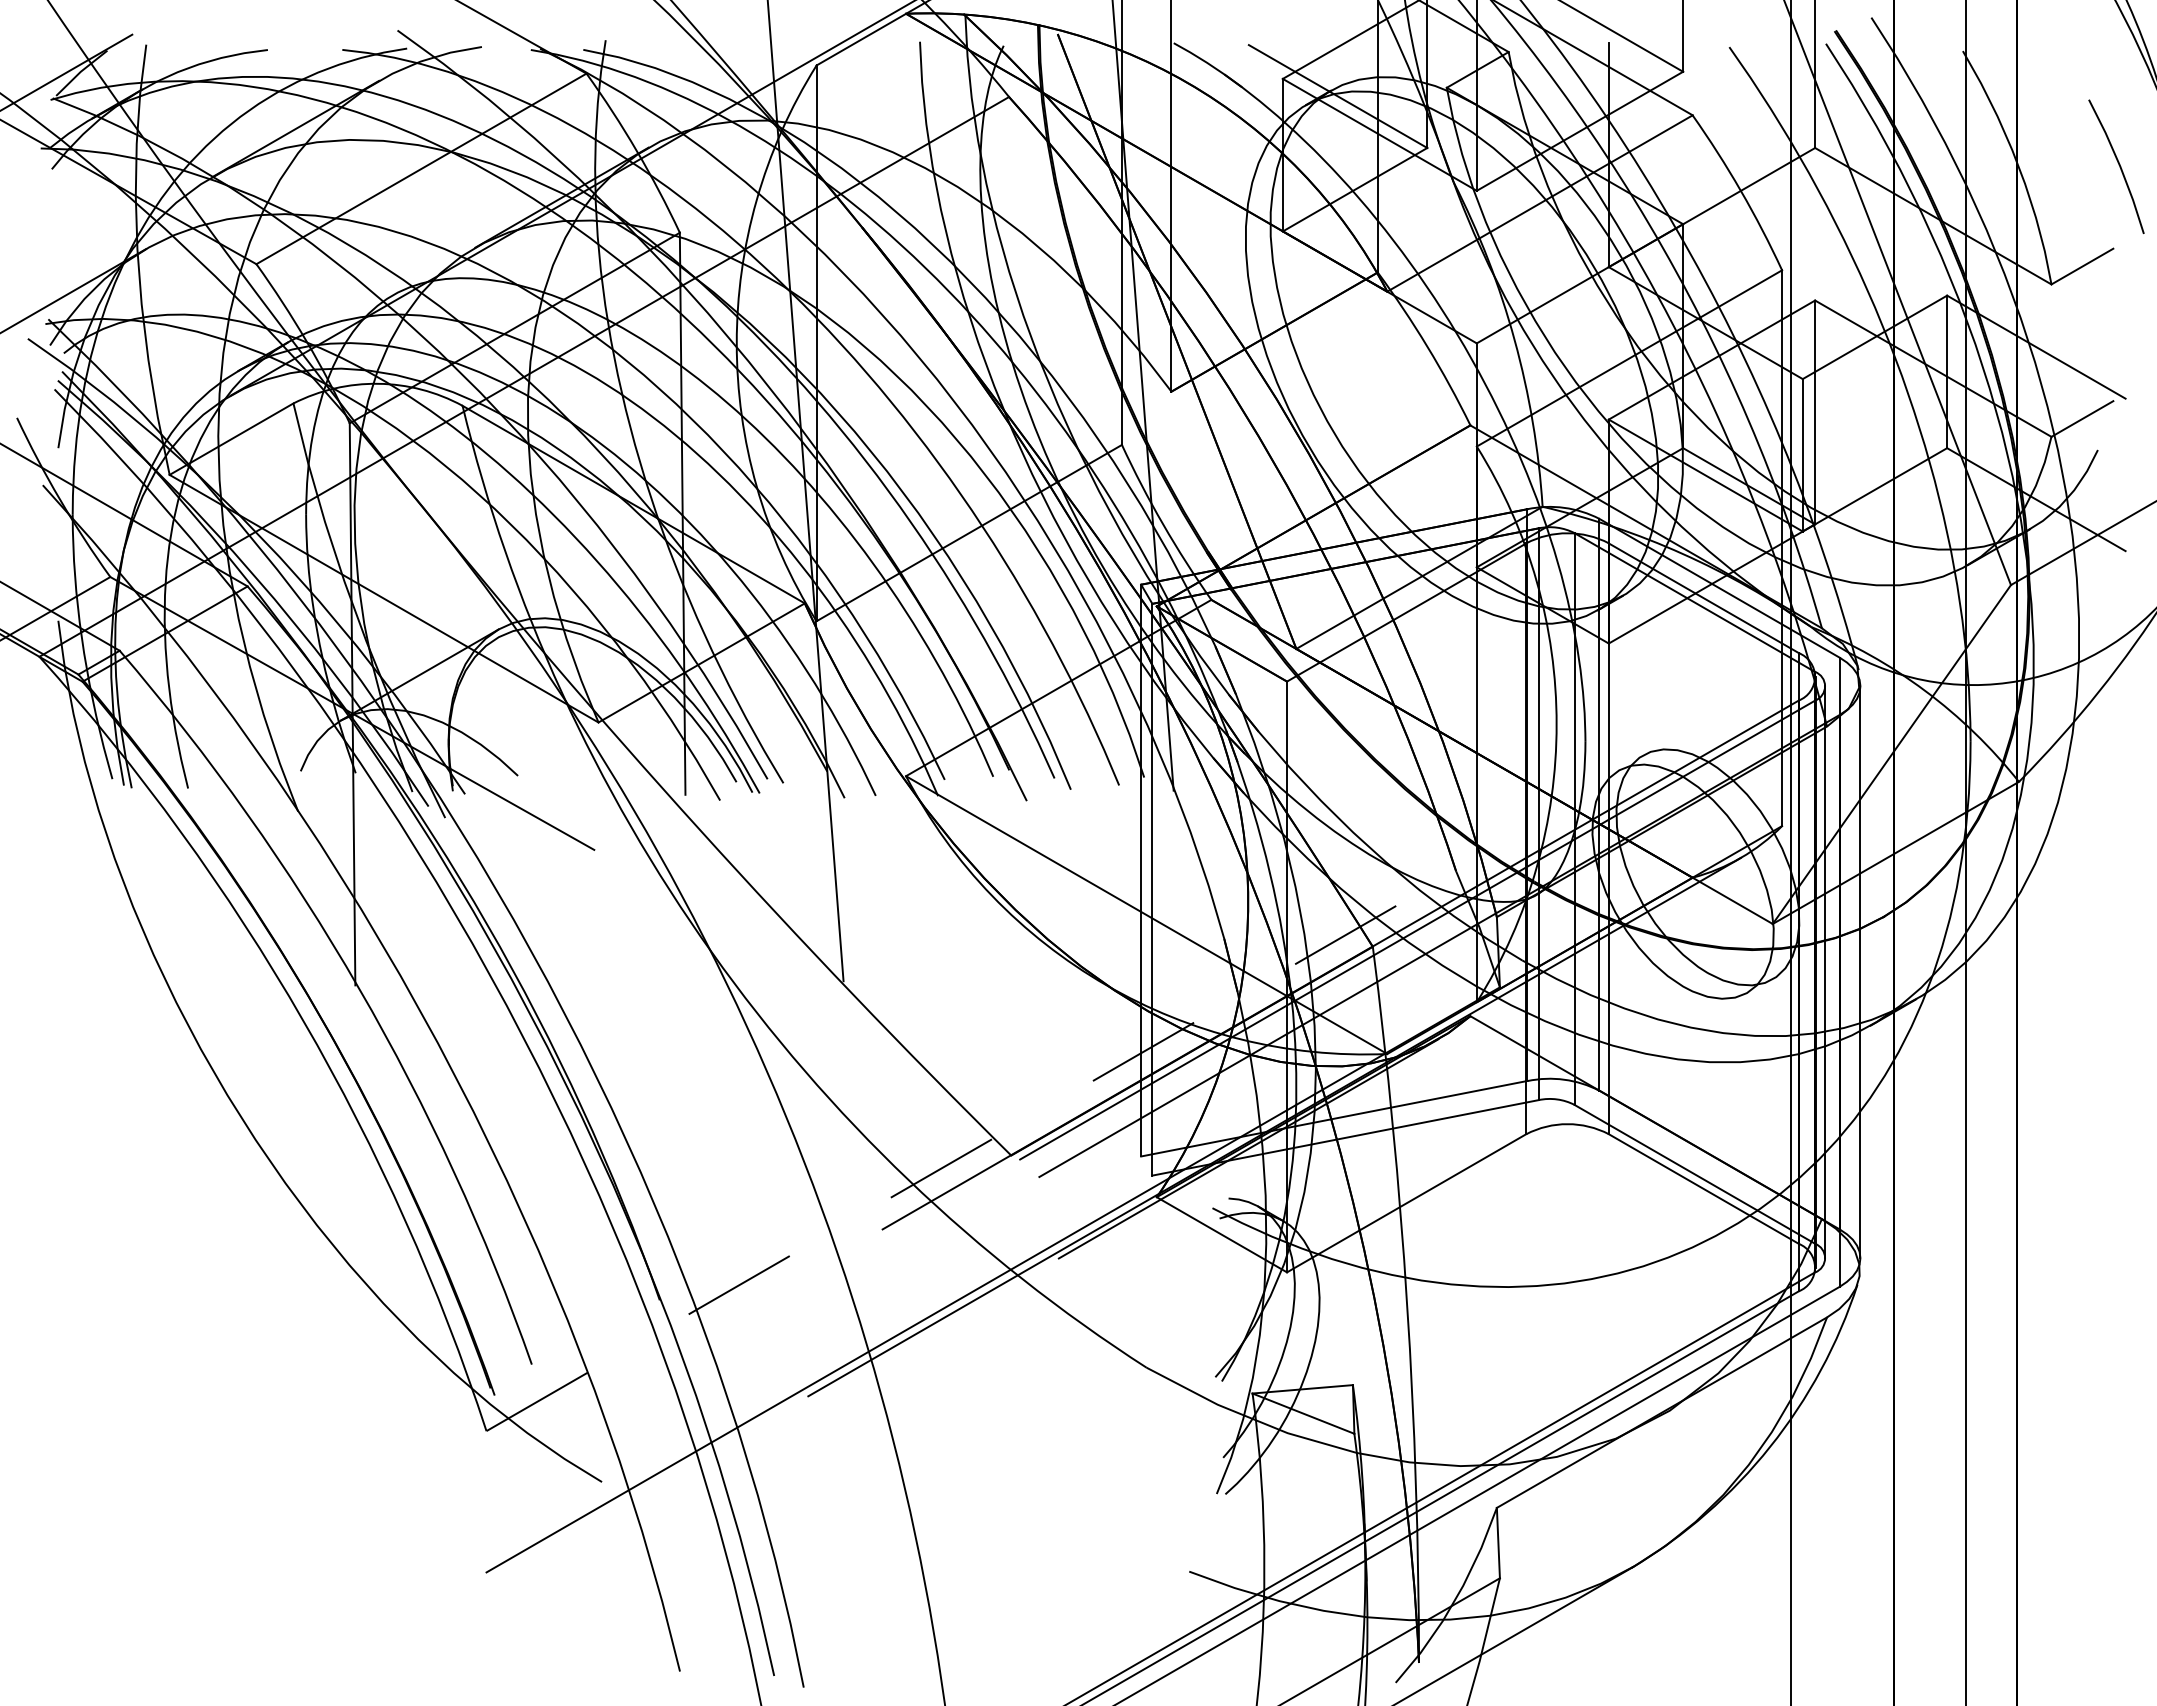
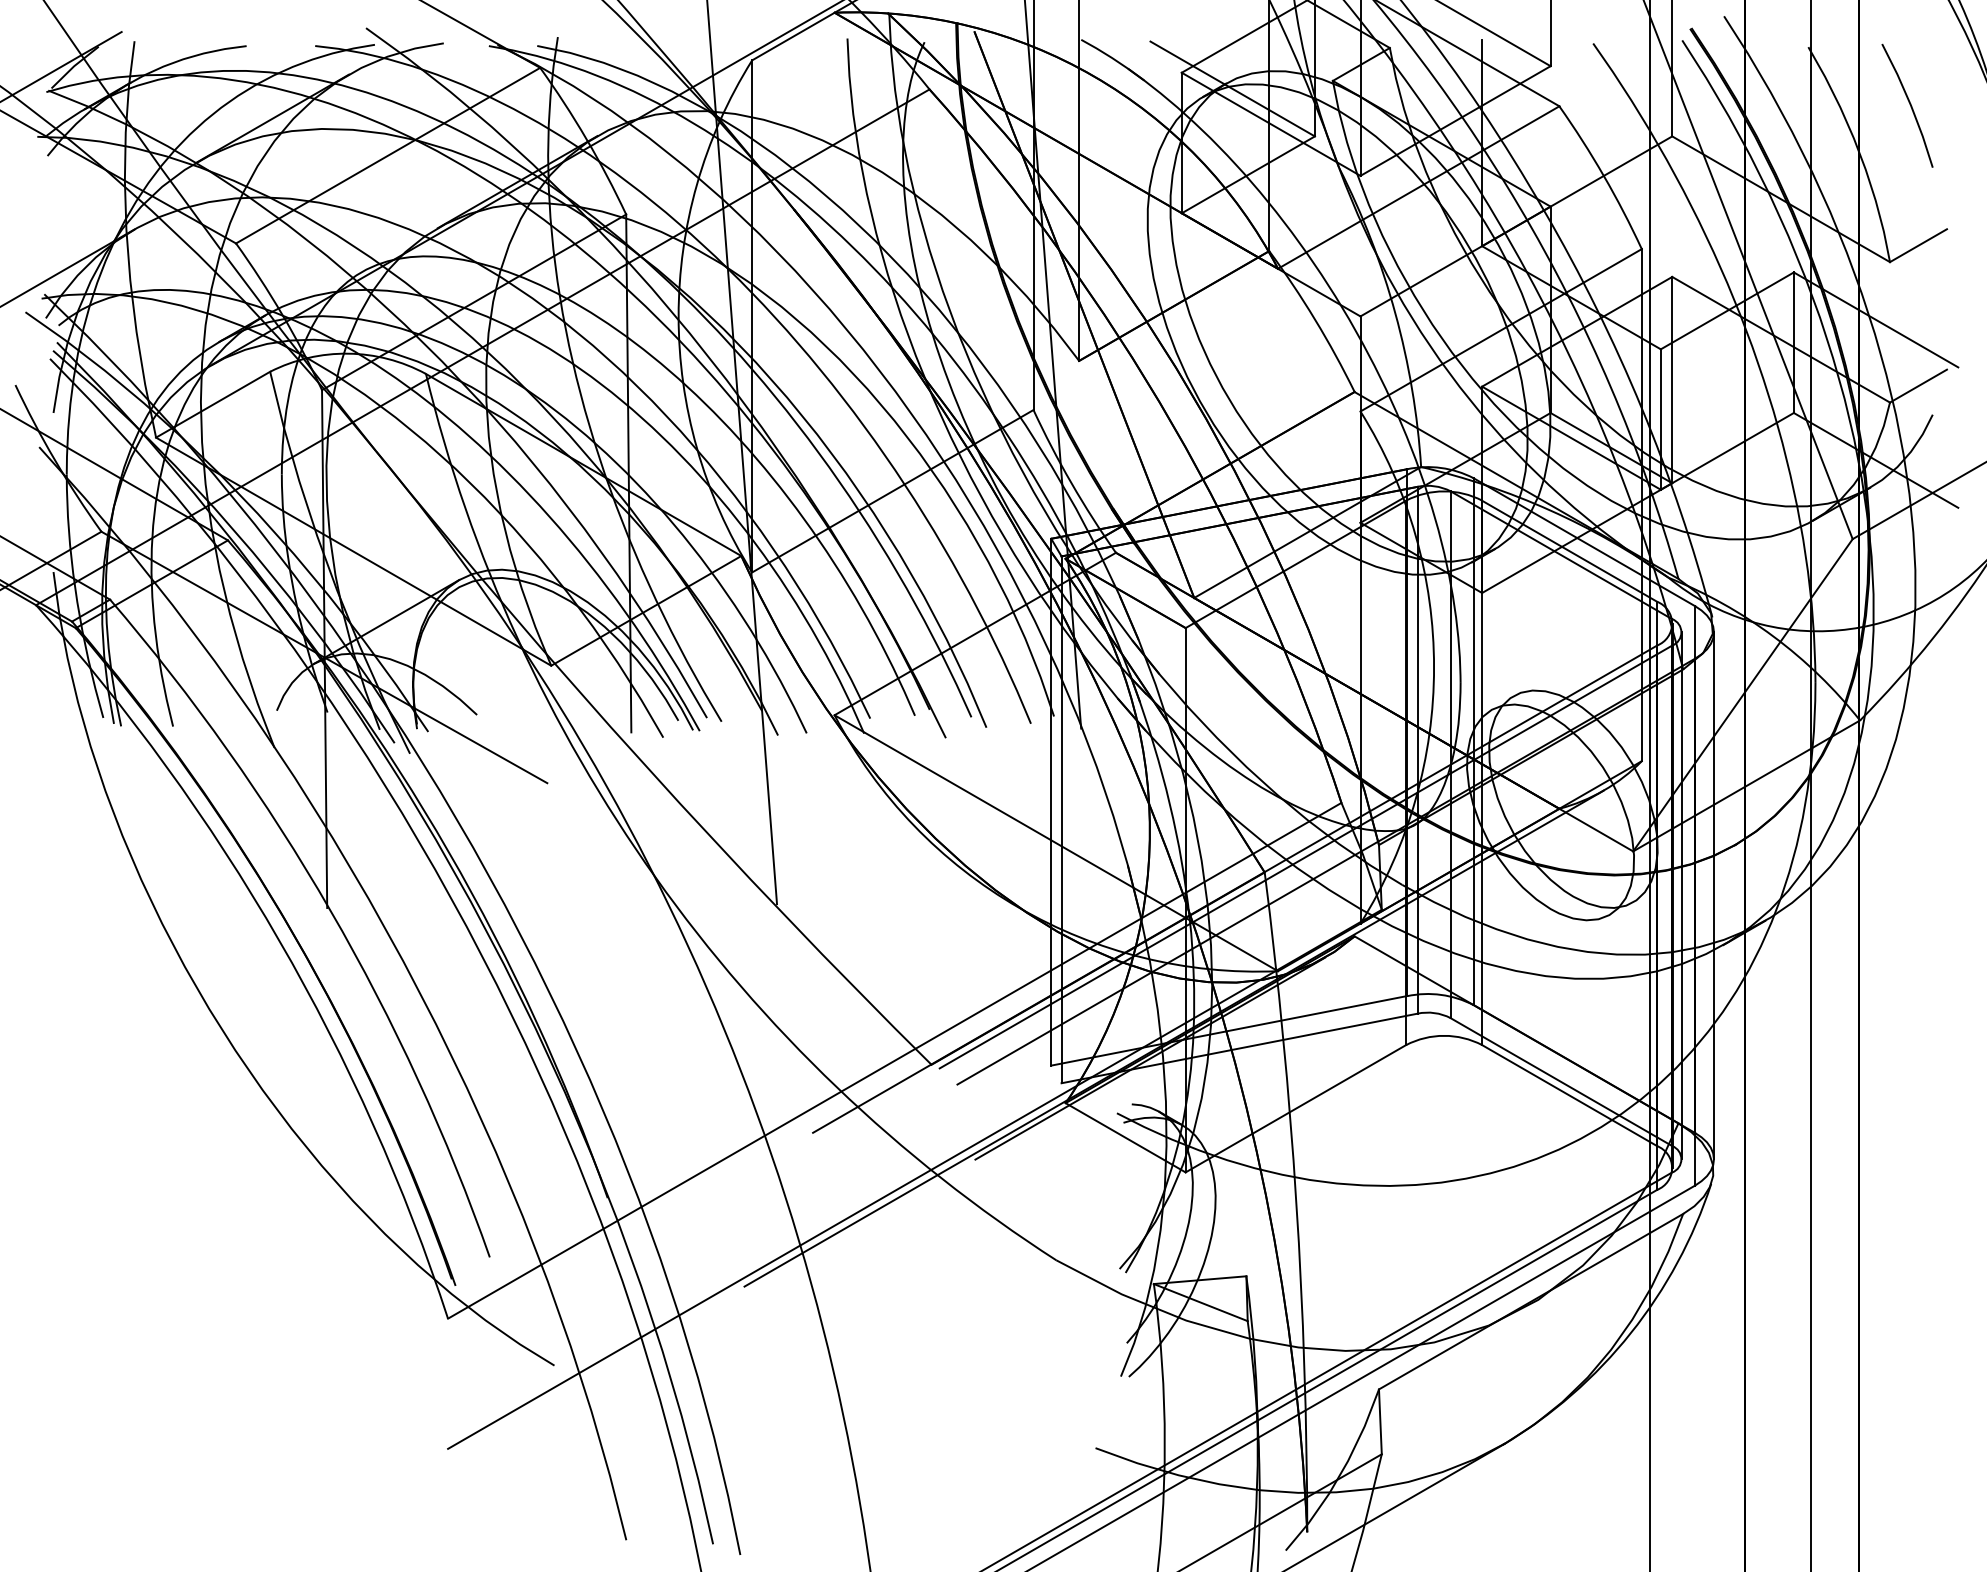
line: (2118, 165) -> (1909, 104), moved
line: (971, 1151) -> (894, 1061), dashed -> solid

